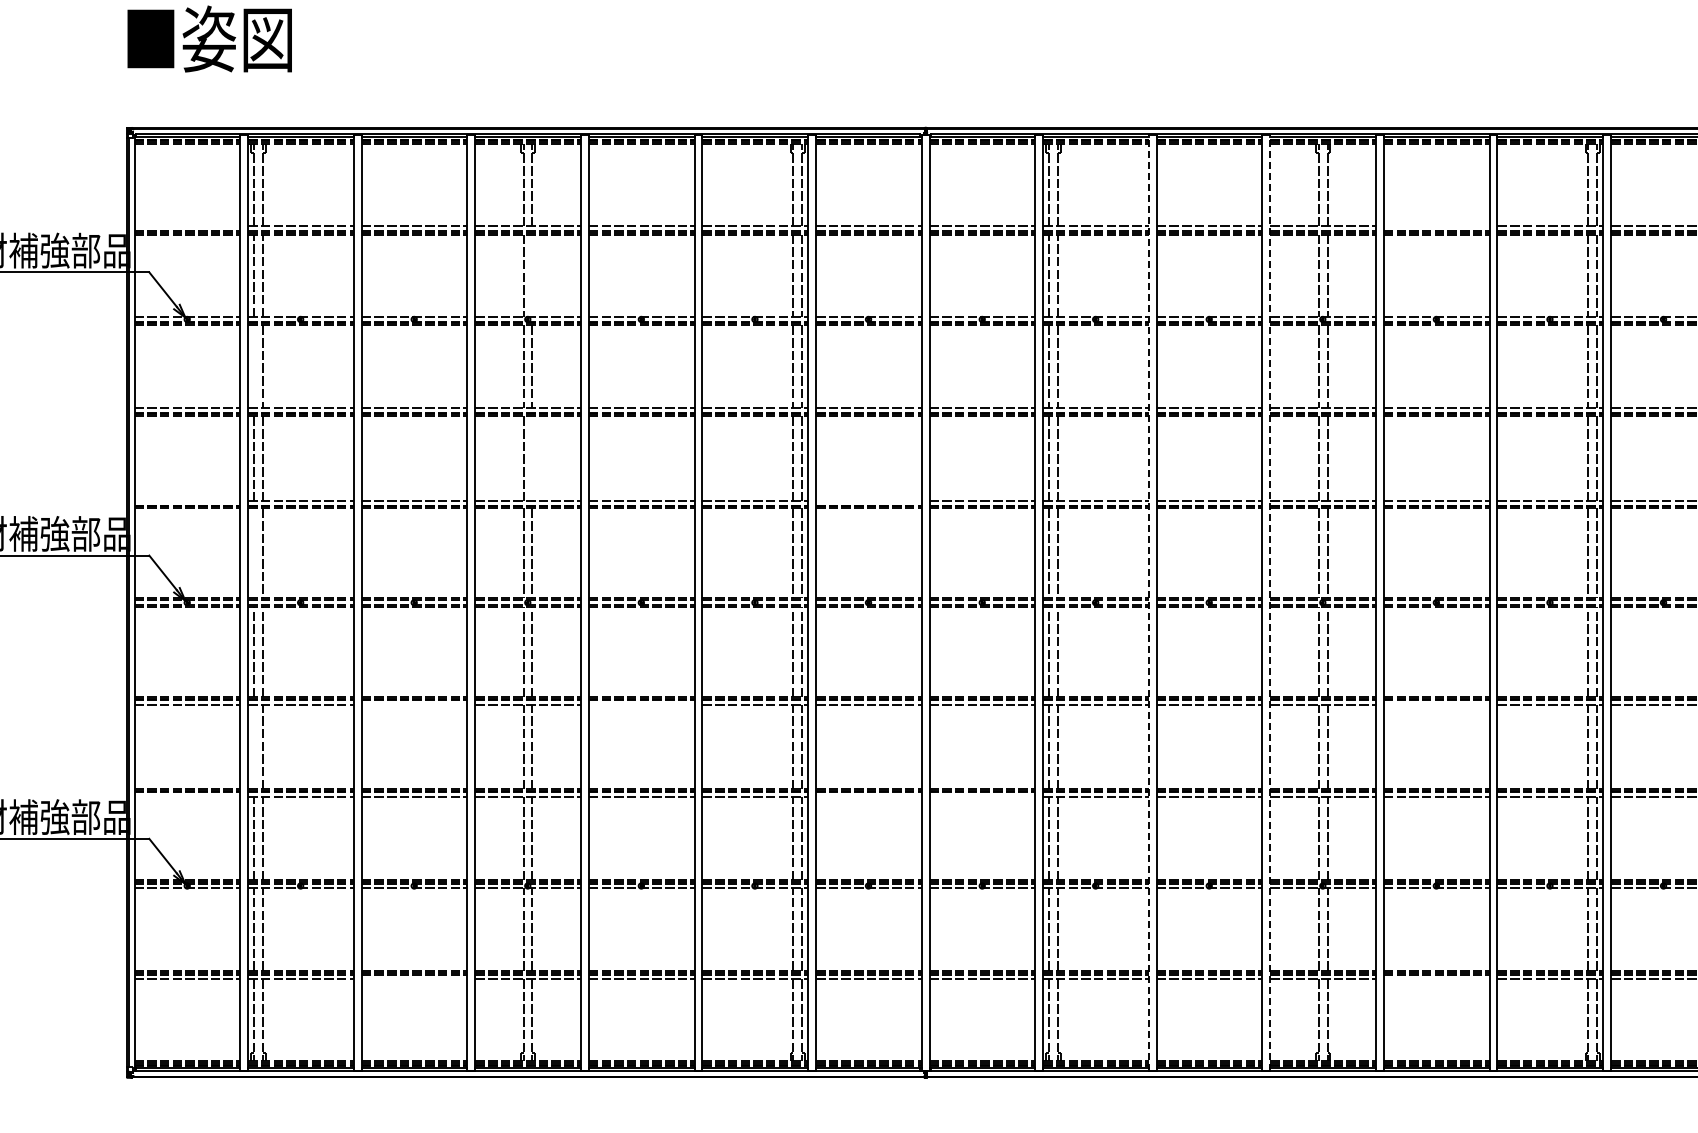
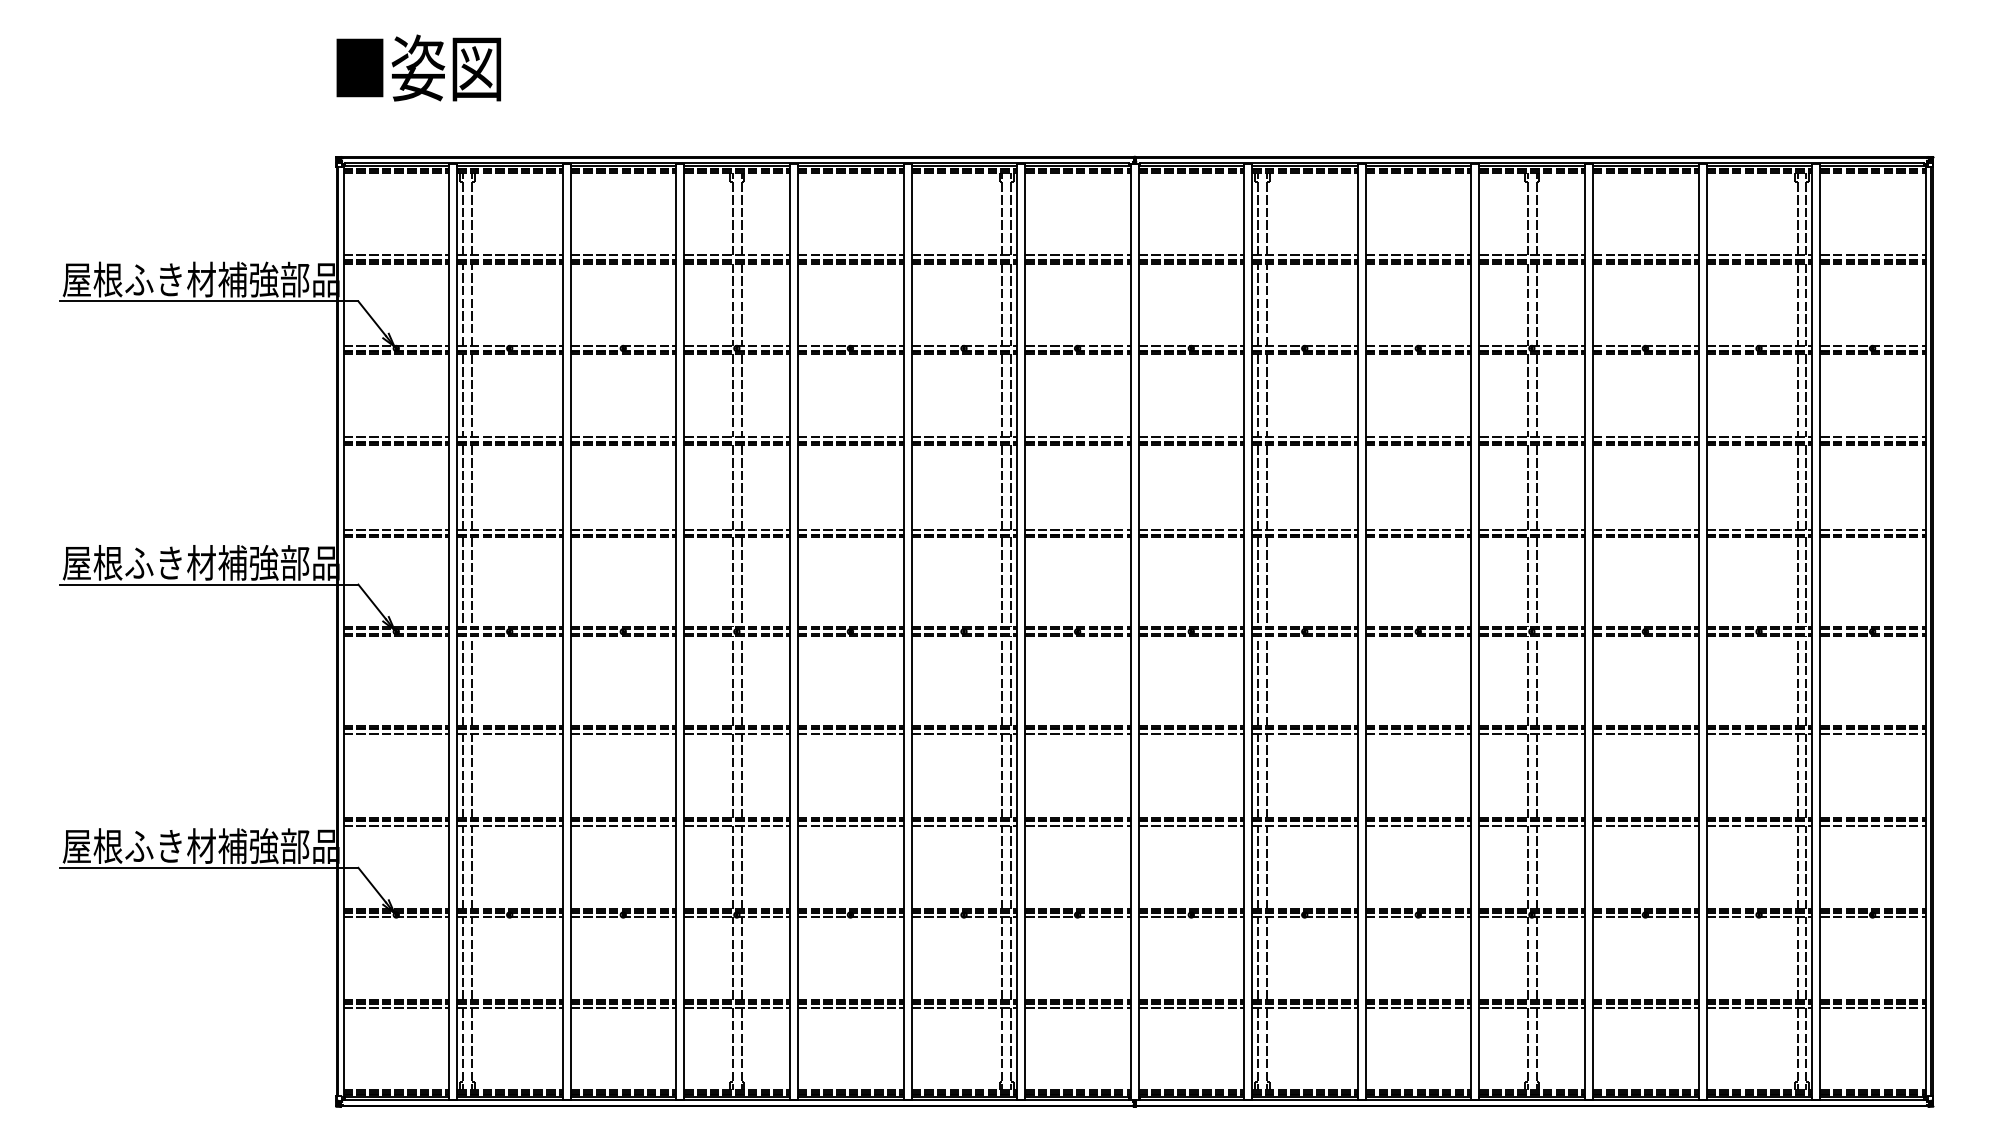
line: (187, 226) -> (396, 255), added
line: (1436, 226) -> (1645, 255), added
line: (532, 275) -> (741, 304), added
line: (254, 366) -> (463, 395), added
line: (532, 458) -> (741, 487), added
line: (187, 500) -> (396, 529), added
line: (868, 500) -> (1077, 529), added
line: (254, 553) -> (463, 582), added
line: (1148, 602) -> (1357, 631), dashed -> solid
line: (1270, 602) -> (1479, 631), dashed -> solid
line: (414, 704) -> (623, 733), added
line: (641, 704) -> (850, 733), added
line: (1436, 704) -> (1645, 733), added
line: (254, 746) -> (463, 775), added
line: (187, 797) -> (396, 826), added
line: (868, 797) -> (1077, 826), added
line: (982, 797) -> (1191, 826), added
line: (414, 979) -> (623, 1008), added
line: (1436, 979) -> (1645, 1008), added

